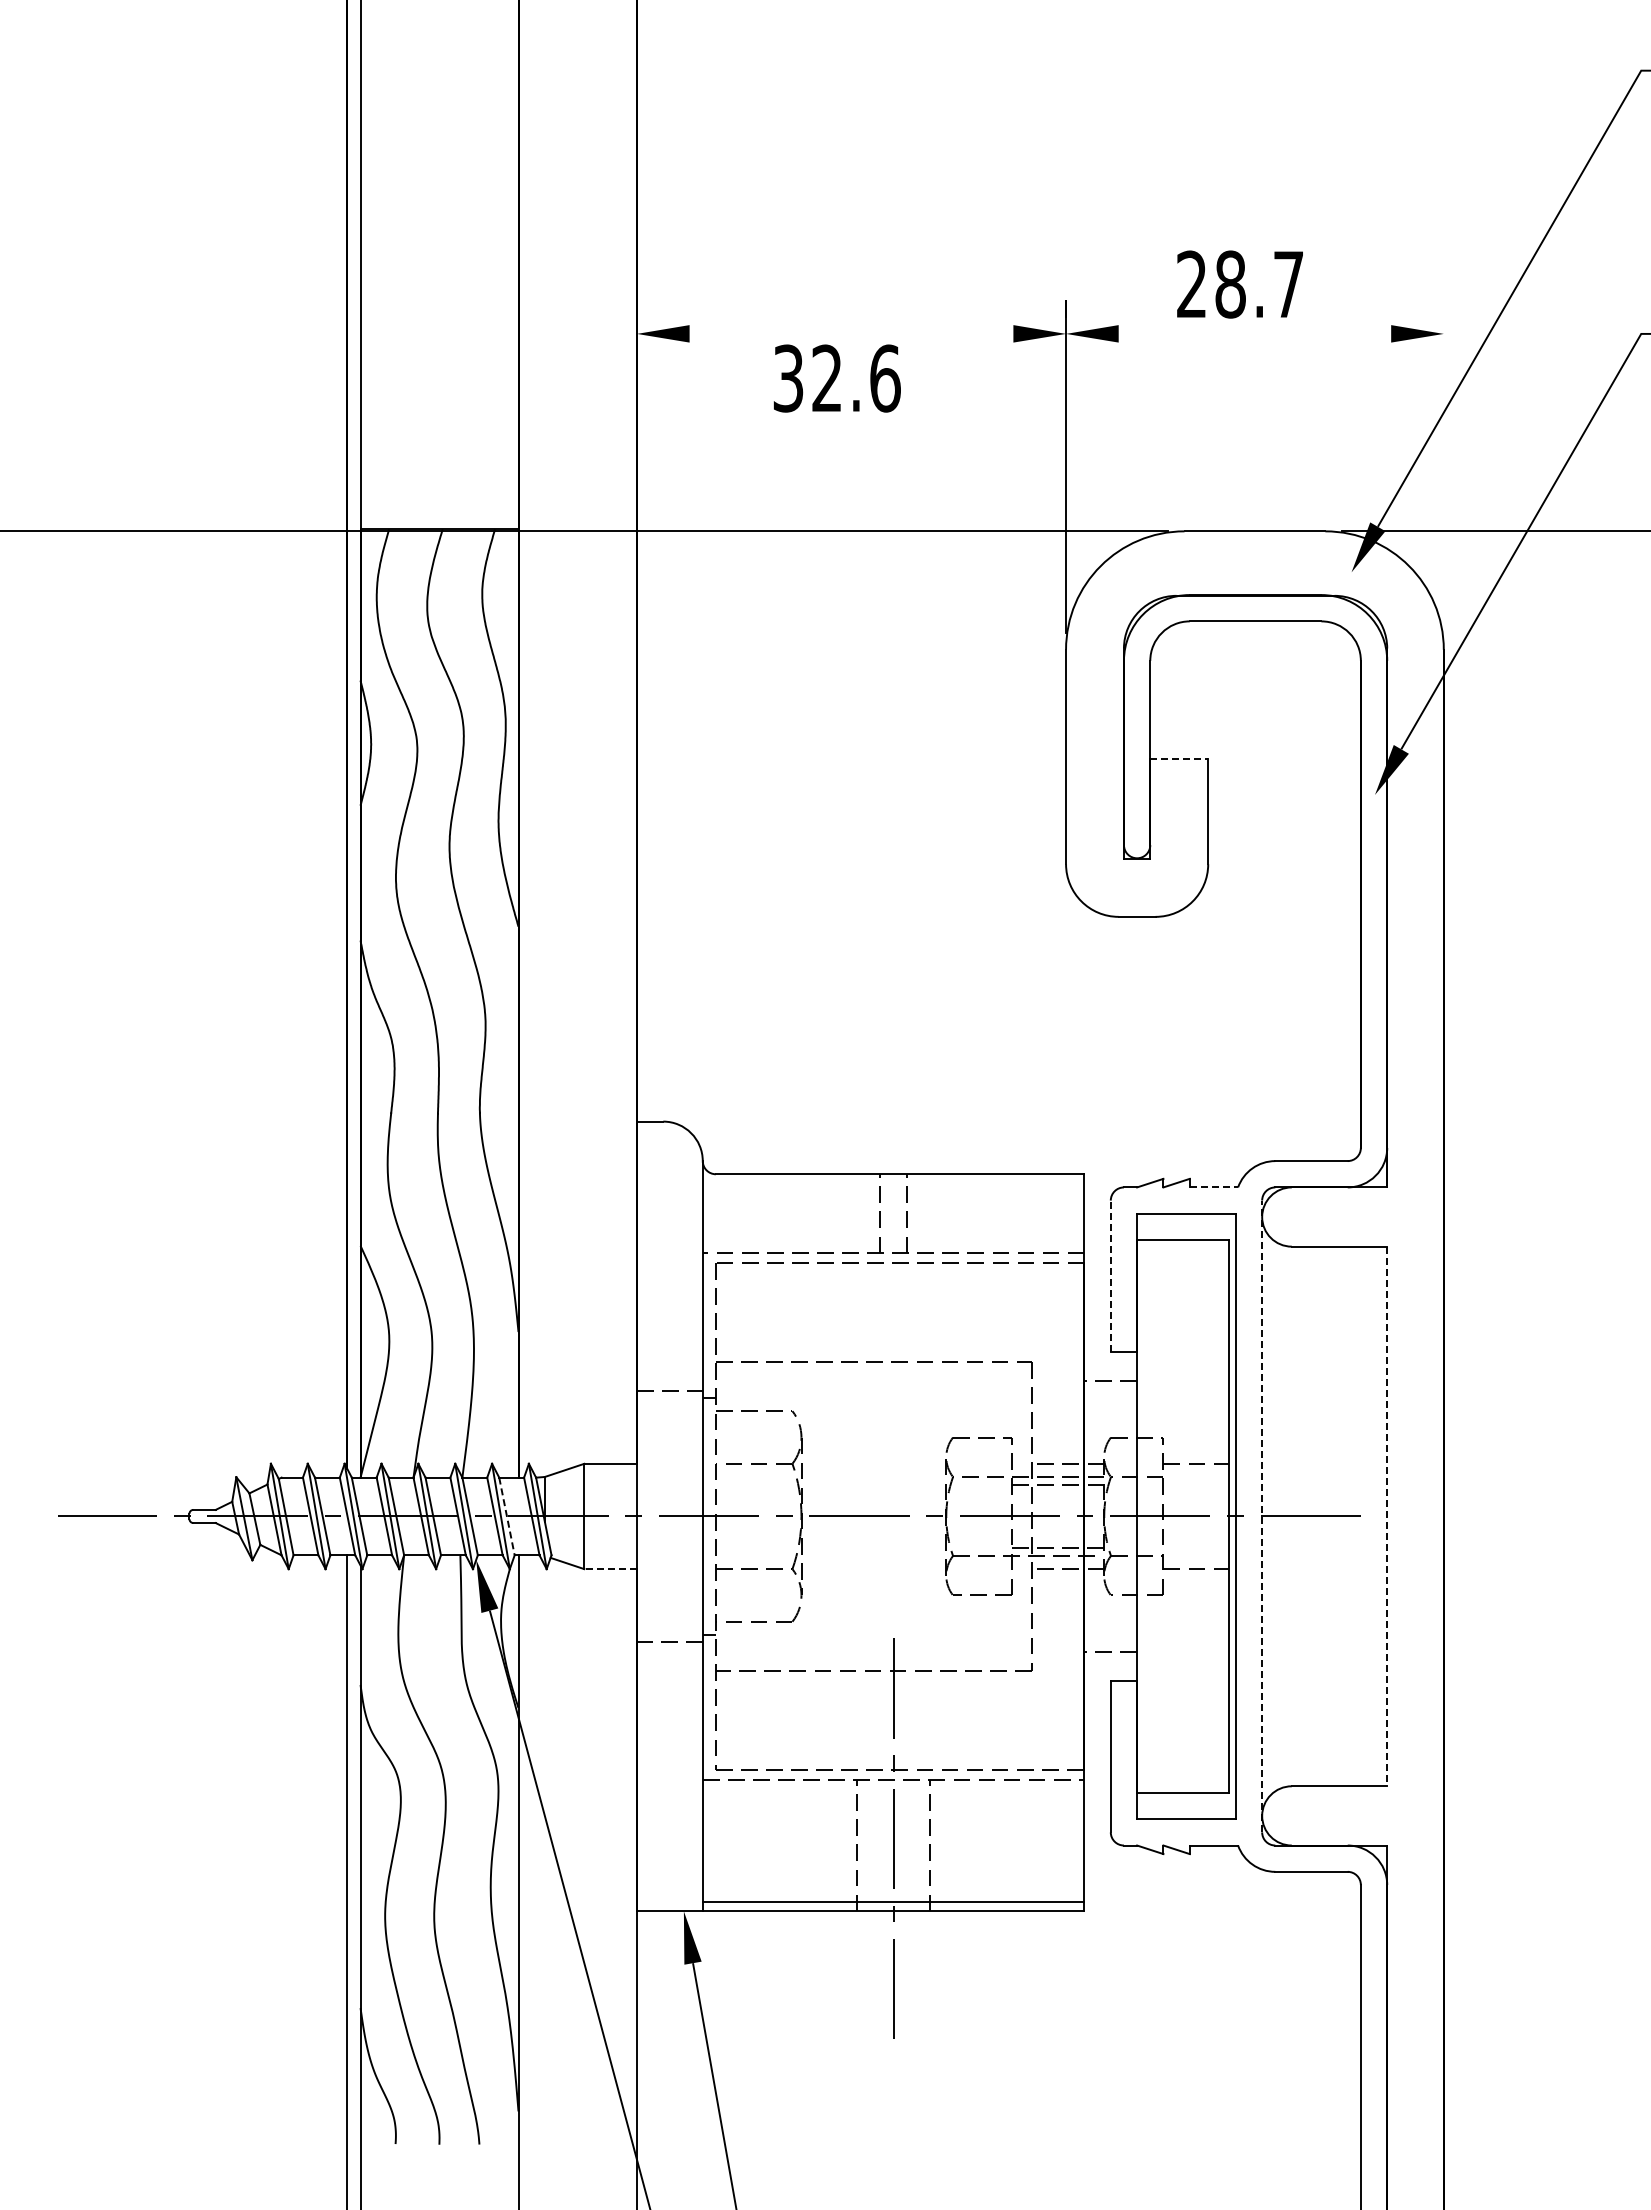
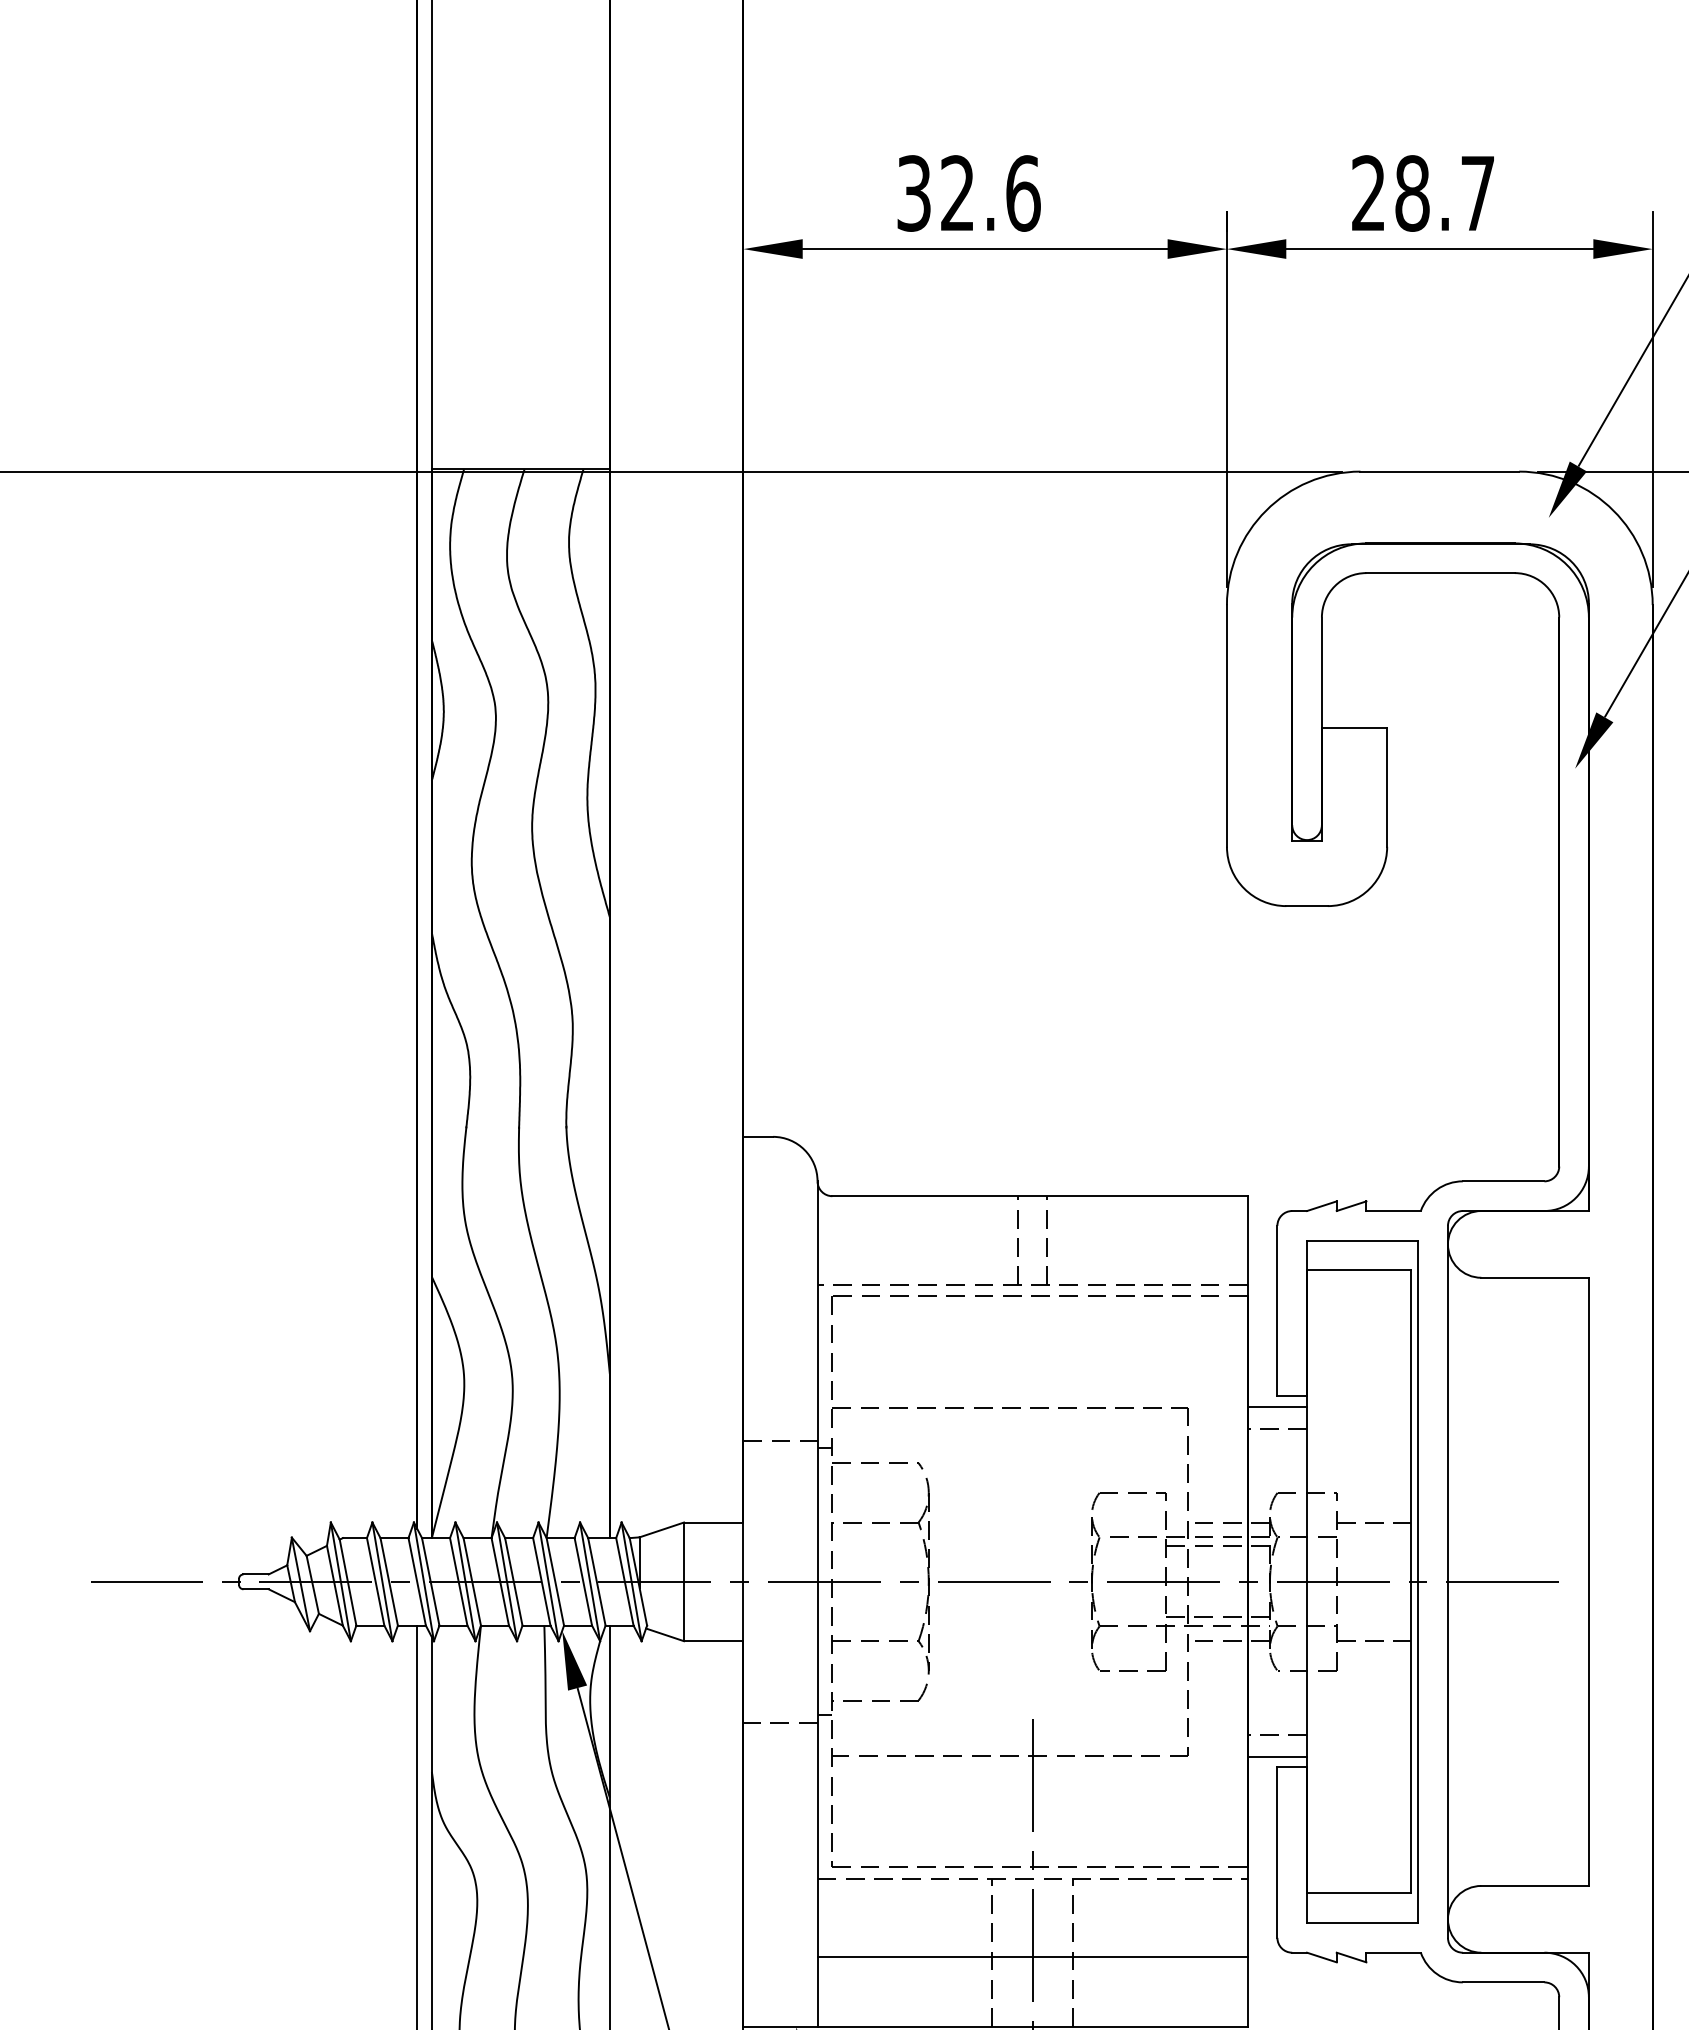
line: (851, 333) -> (985, 248), added
line: (1254, 333) -> (1439, 248), added
text: (837, 378) -> (969, 193), moved
line: (1443, 467) -> (1652, 399), added
line: (1179, 758) -> (1354, 727), dashed -> solid
line: (1214, 1187) -> (1394, 1211), dashed -> solid
line: (1110, 1276) -> (1277, 1311), dashed -> solid
line: (1110, 1361) -> (1277, 1407), added
line: (506, 1516) -> (596, 1581), dashed -> solid
line: (1262, 1516) -> (1448, 1581), dashed -> solid
line: (1387, 1516) -> (1589, 1581), dashed -> solid
line: (610, 1569) -> (713, 1641), dashed -> solid
line: (1110, 1671) -> (1277, 1756), added
line: (893, 1902) -> (1032, 1957), moved

